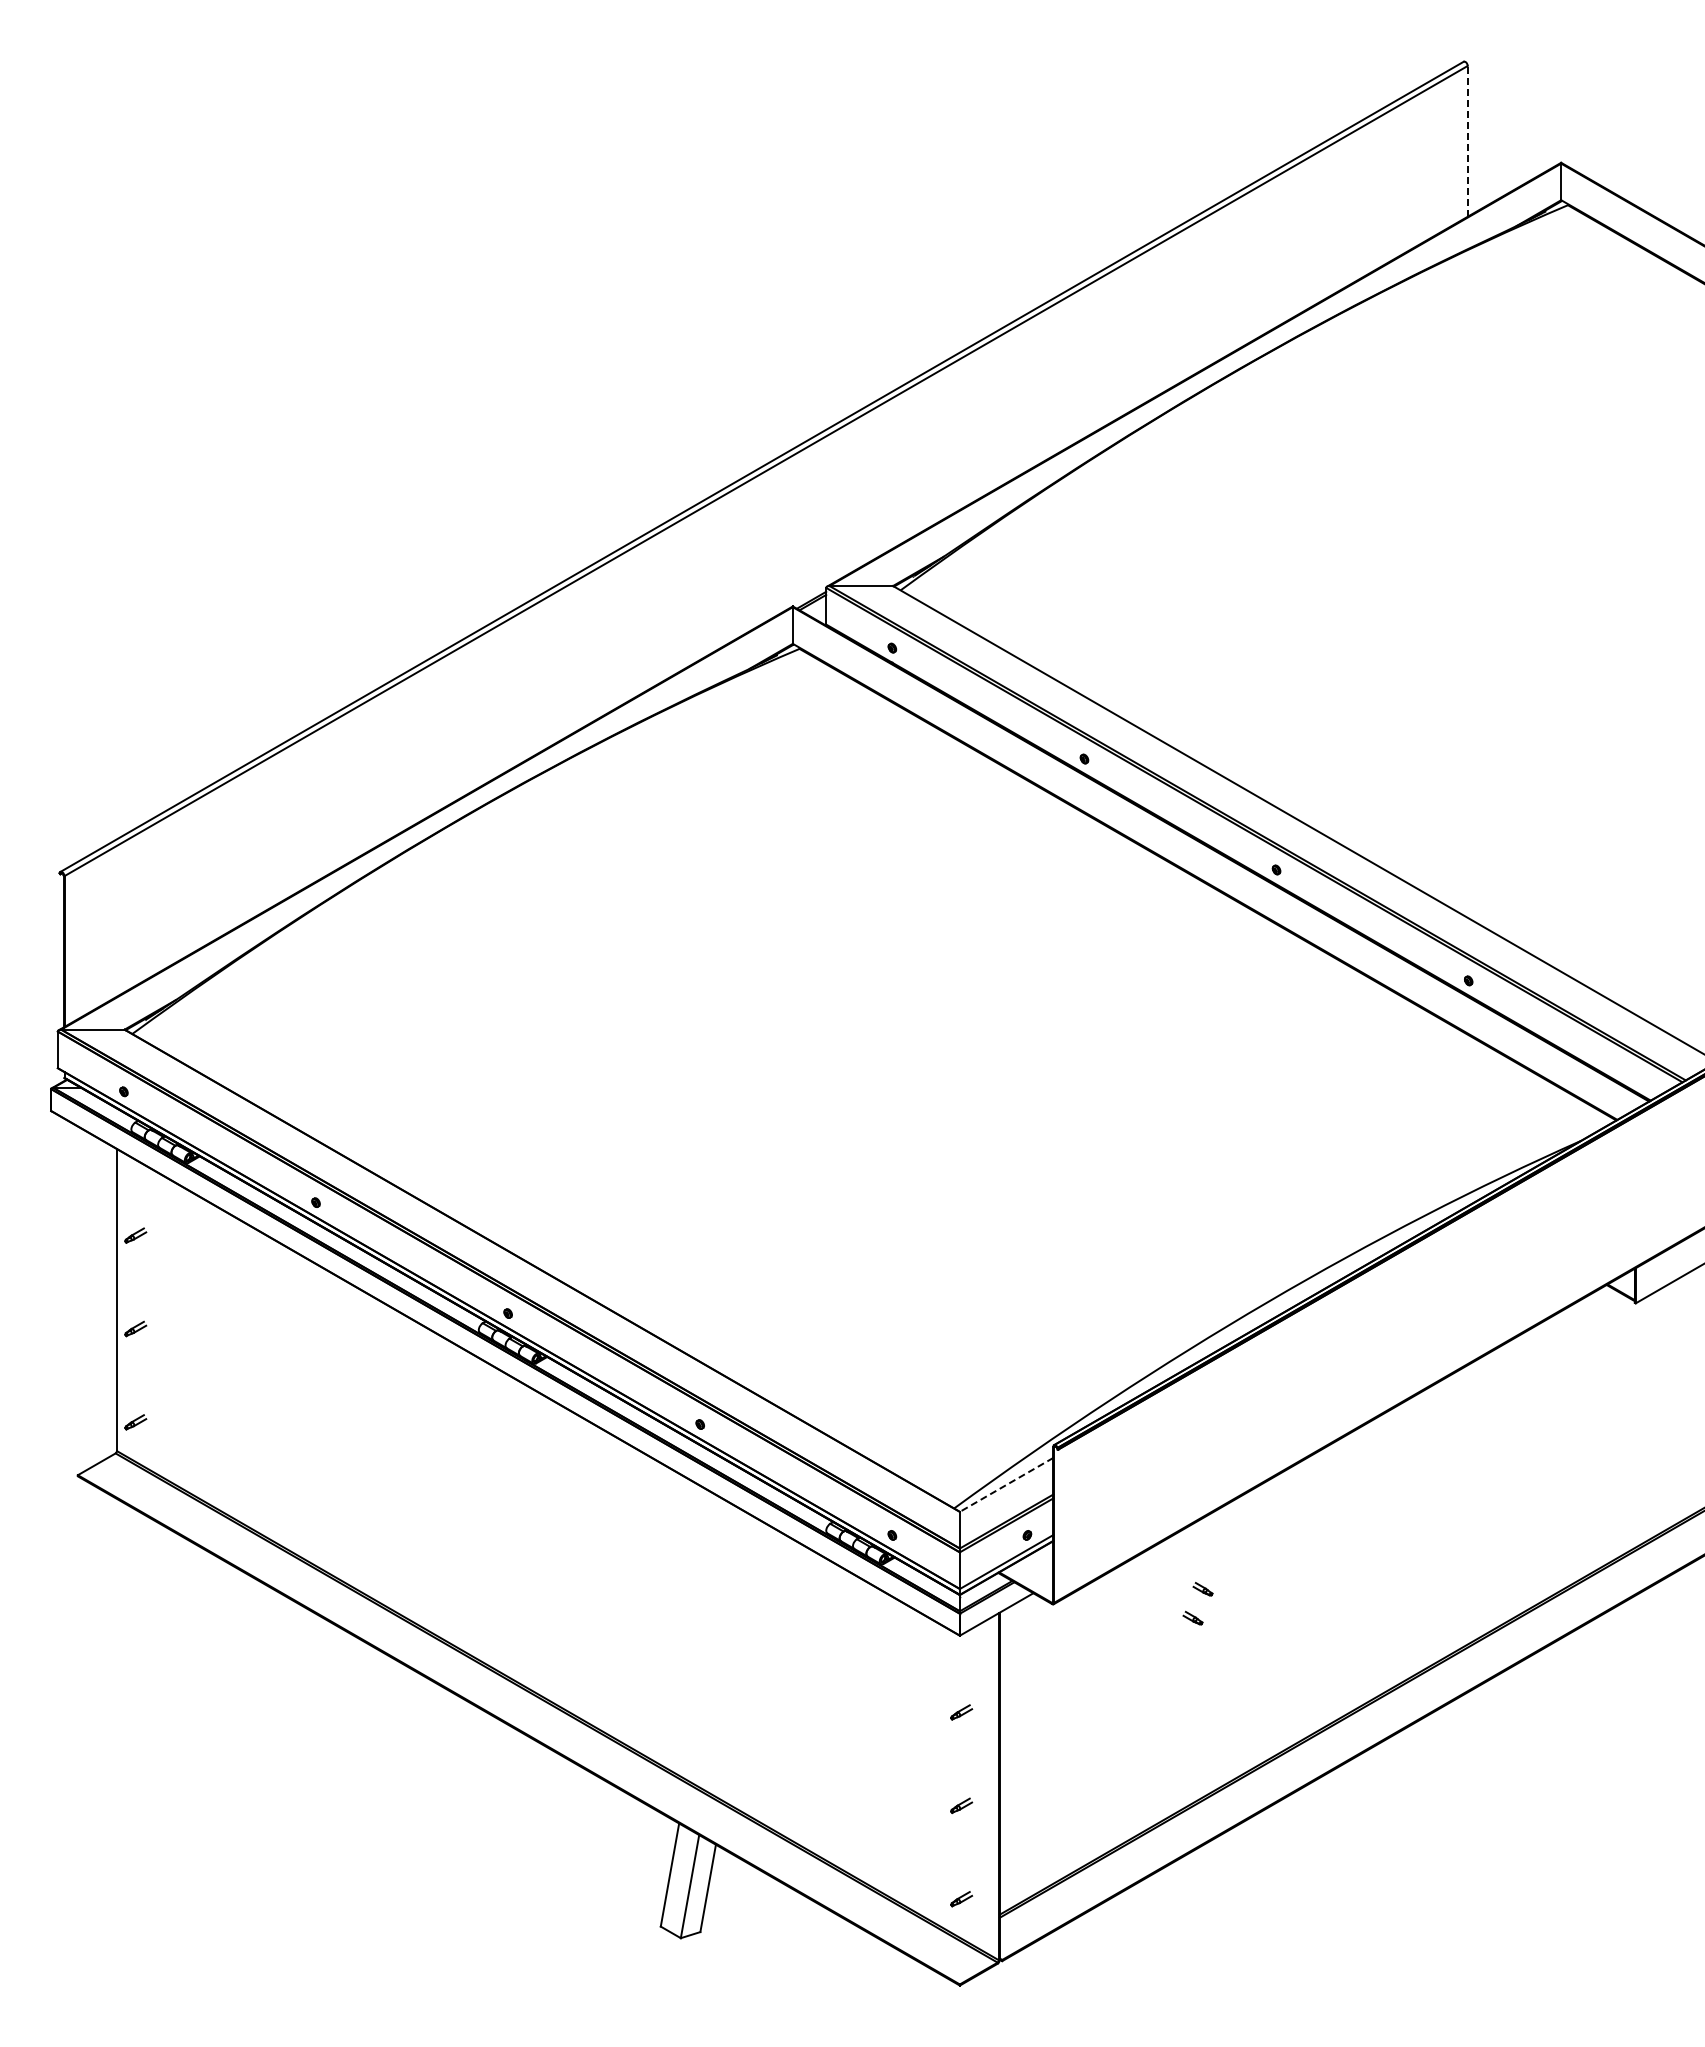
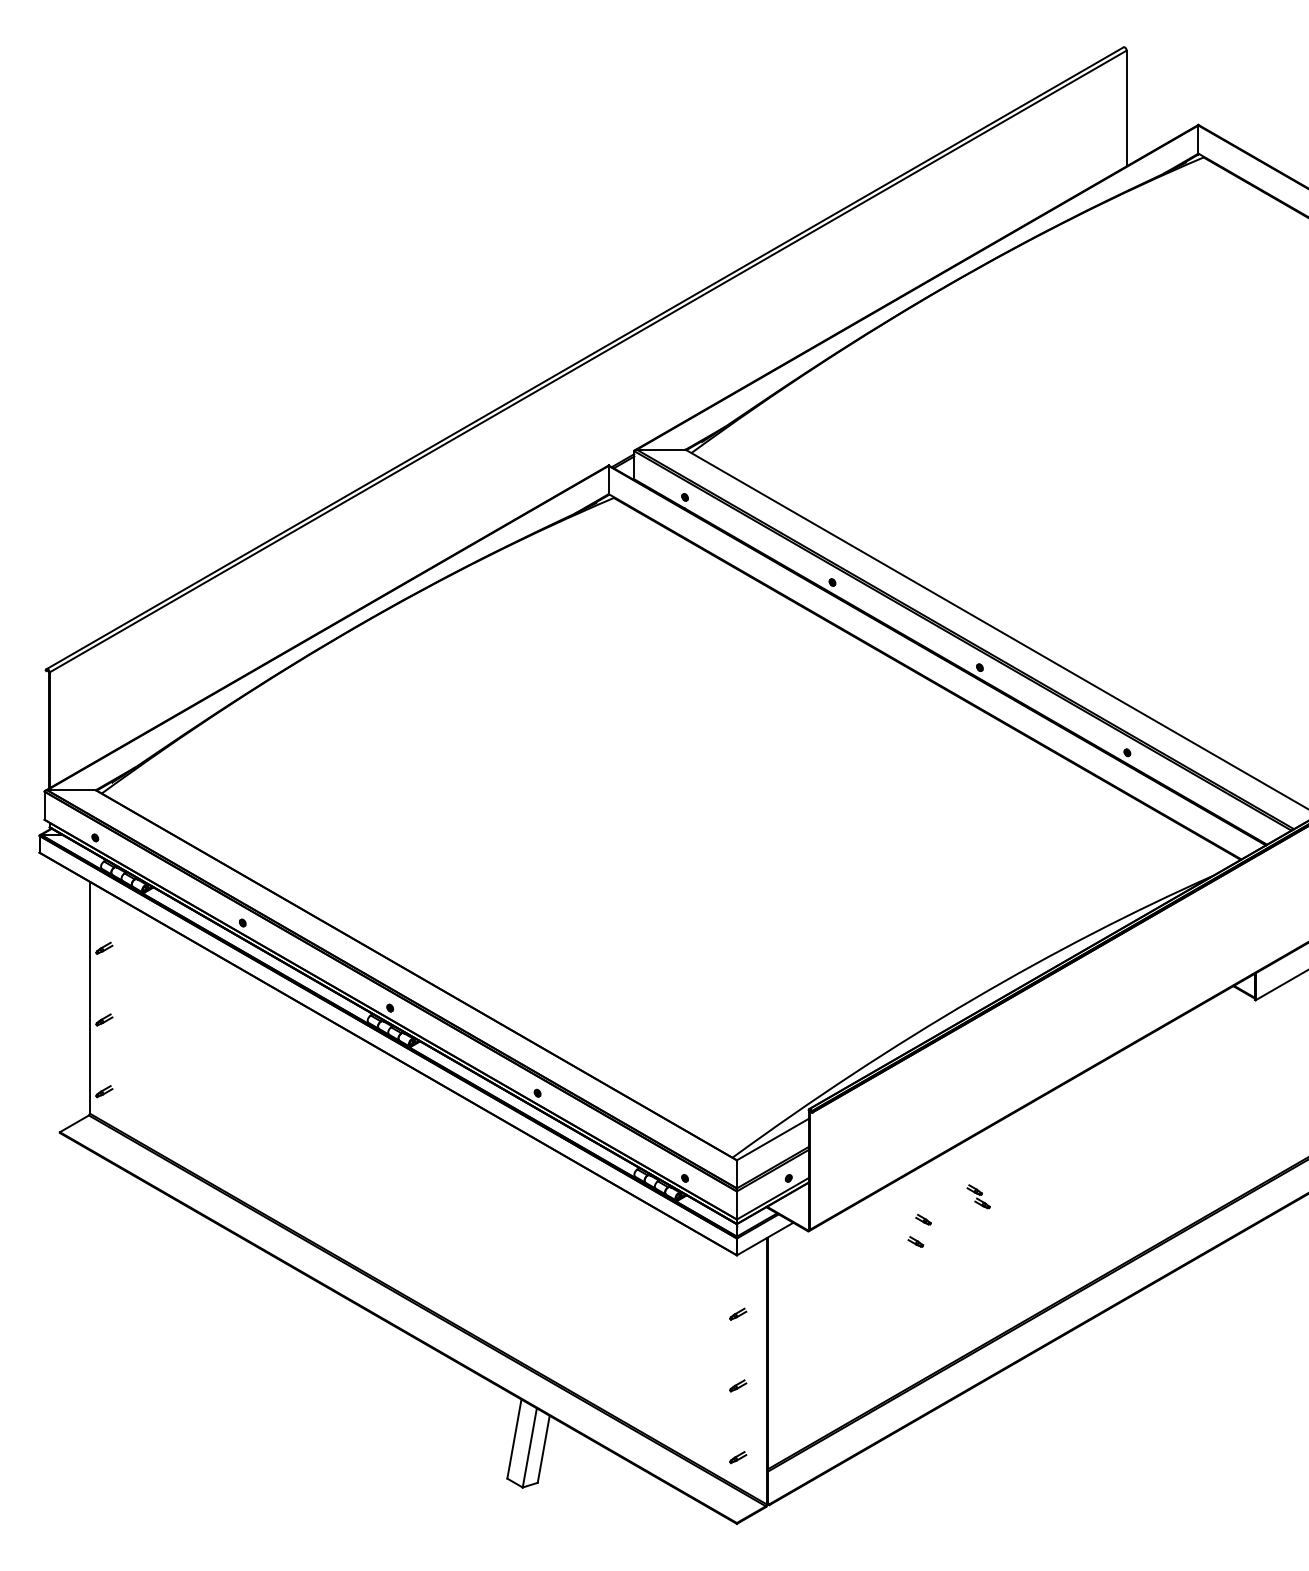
line: (1467, 140) -> (1126, 107), dashed -> solid
line: (1006, 1485) -> (772, 1140), dashed -> solid
part: (1274, 1559) -> (978, 1196), added

